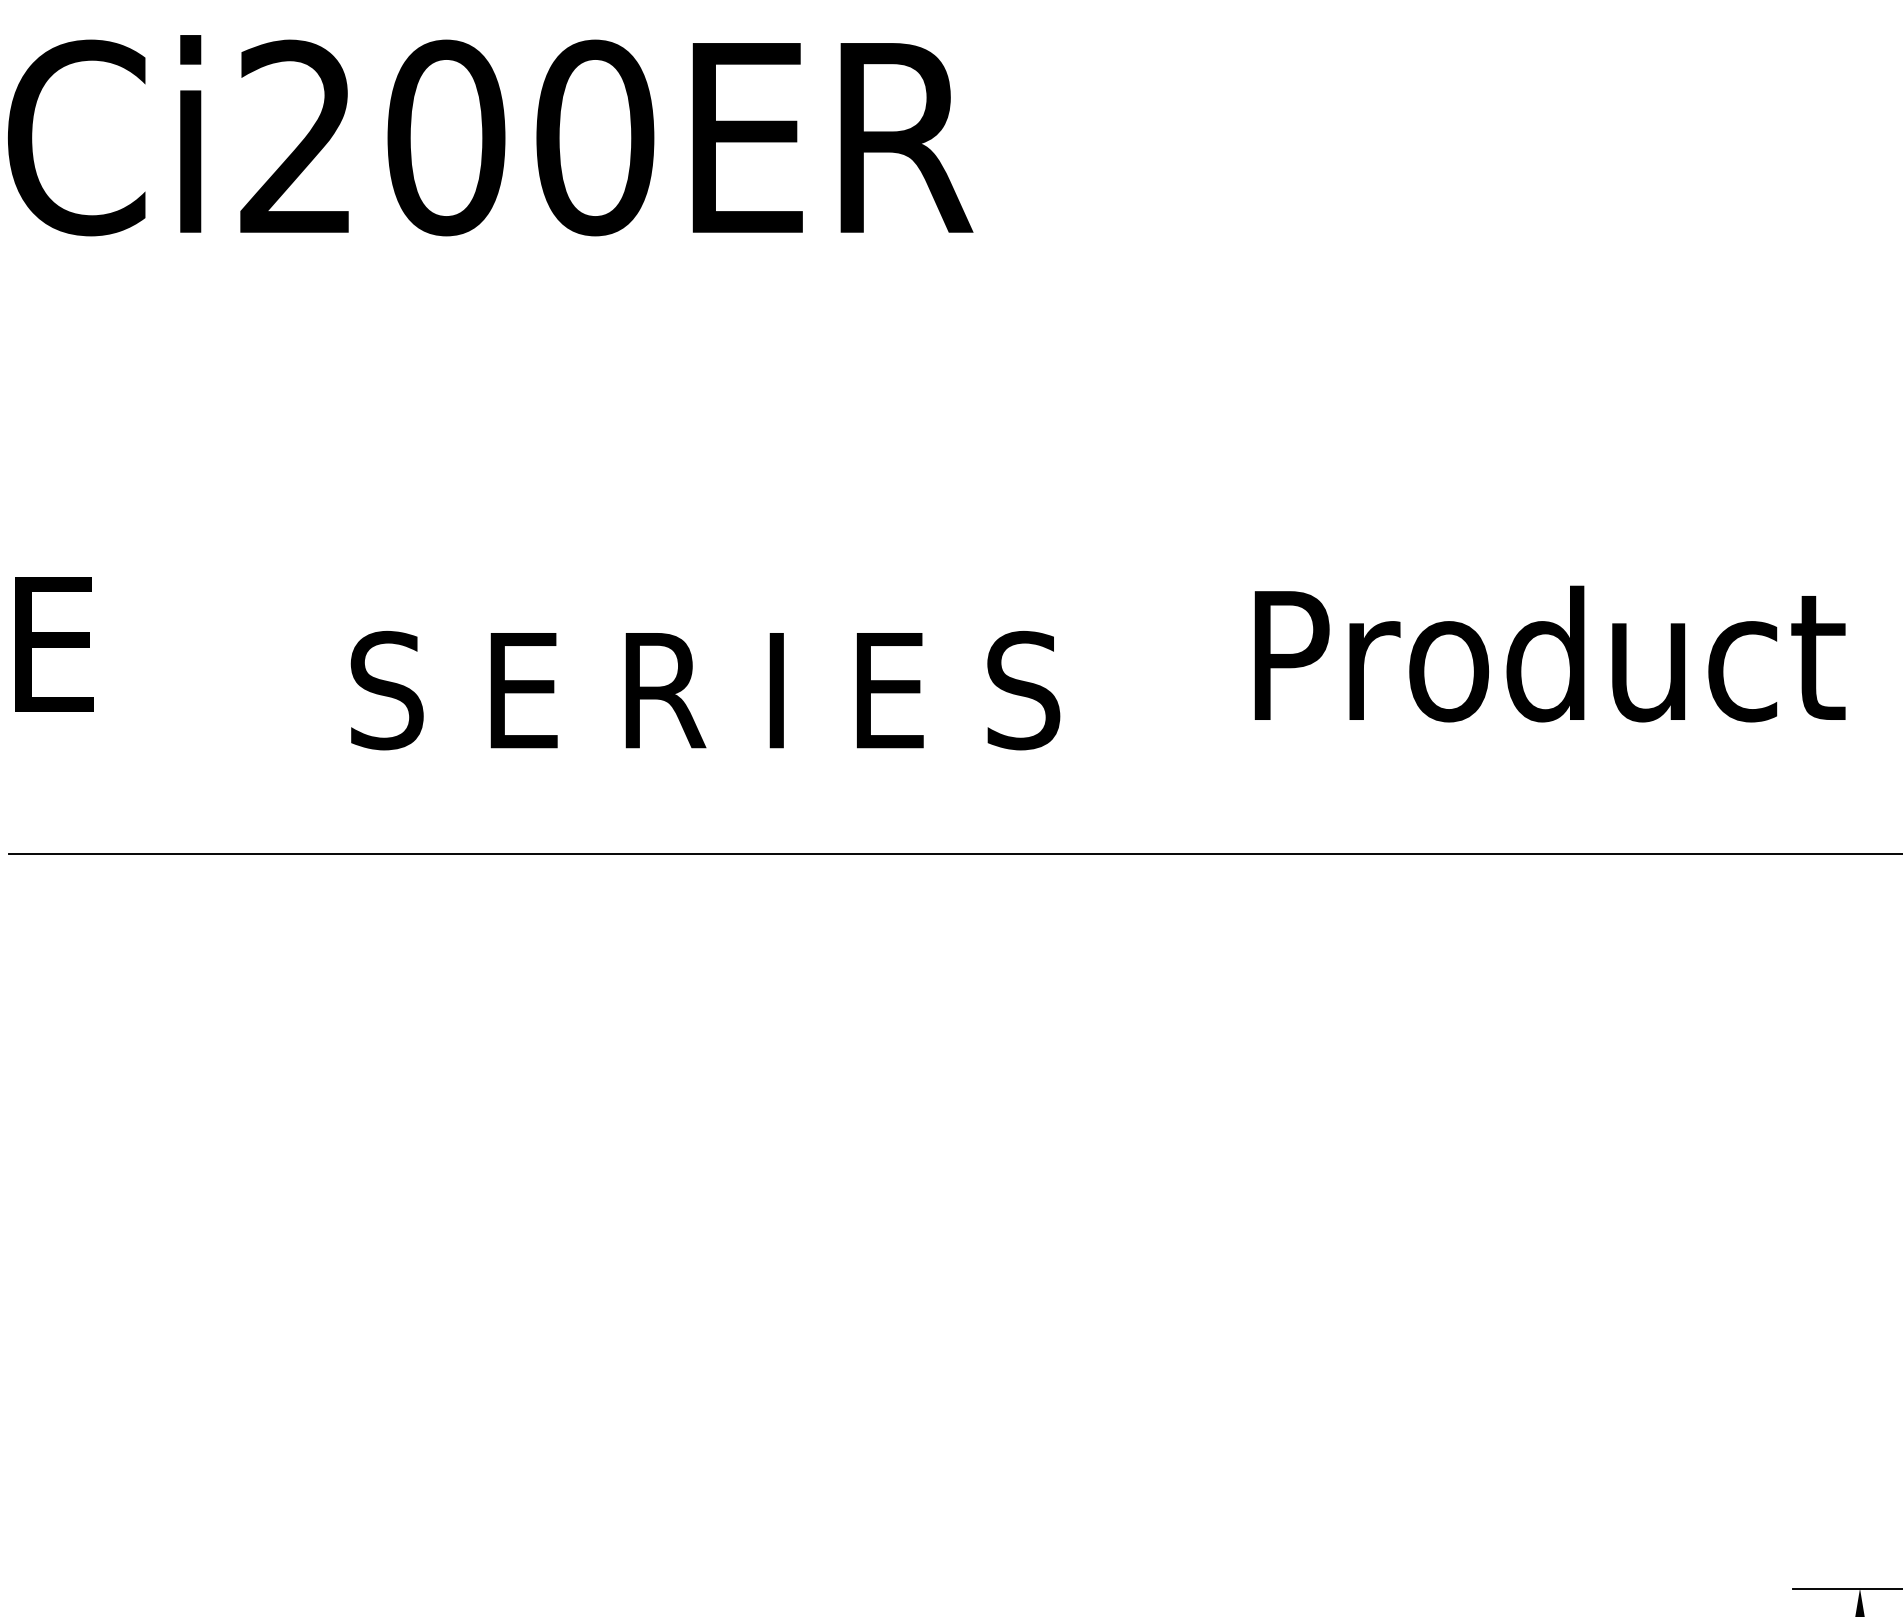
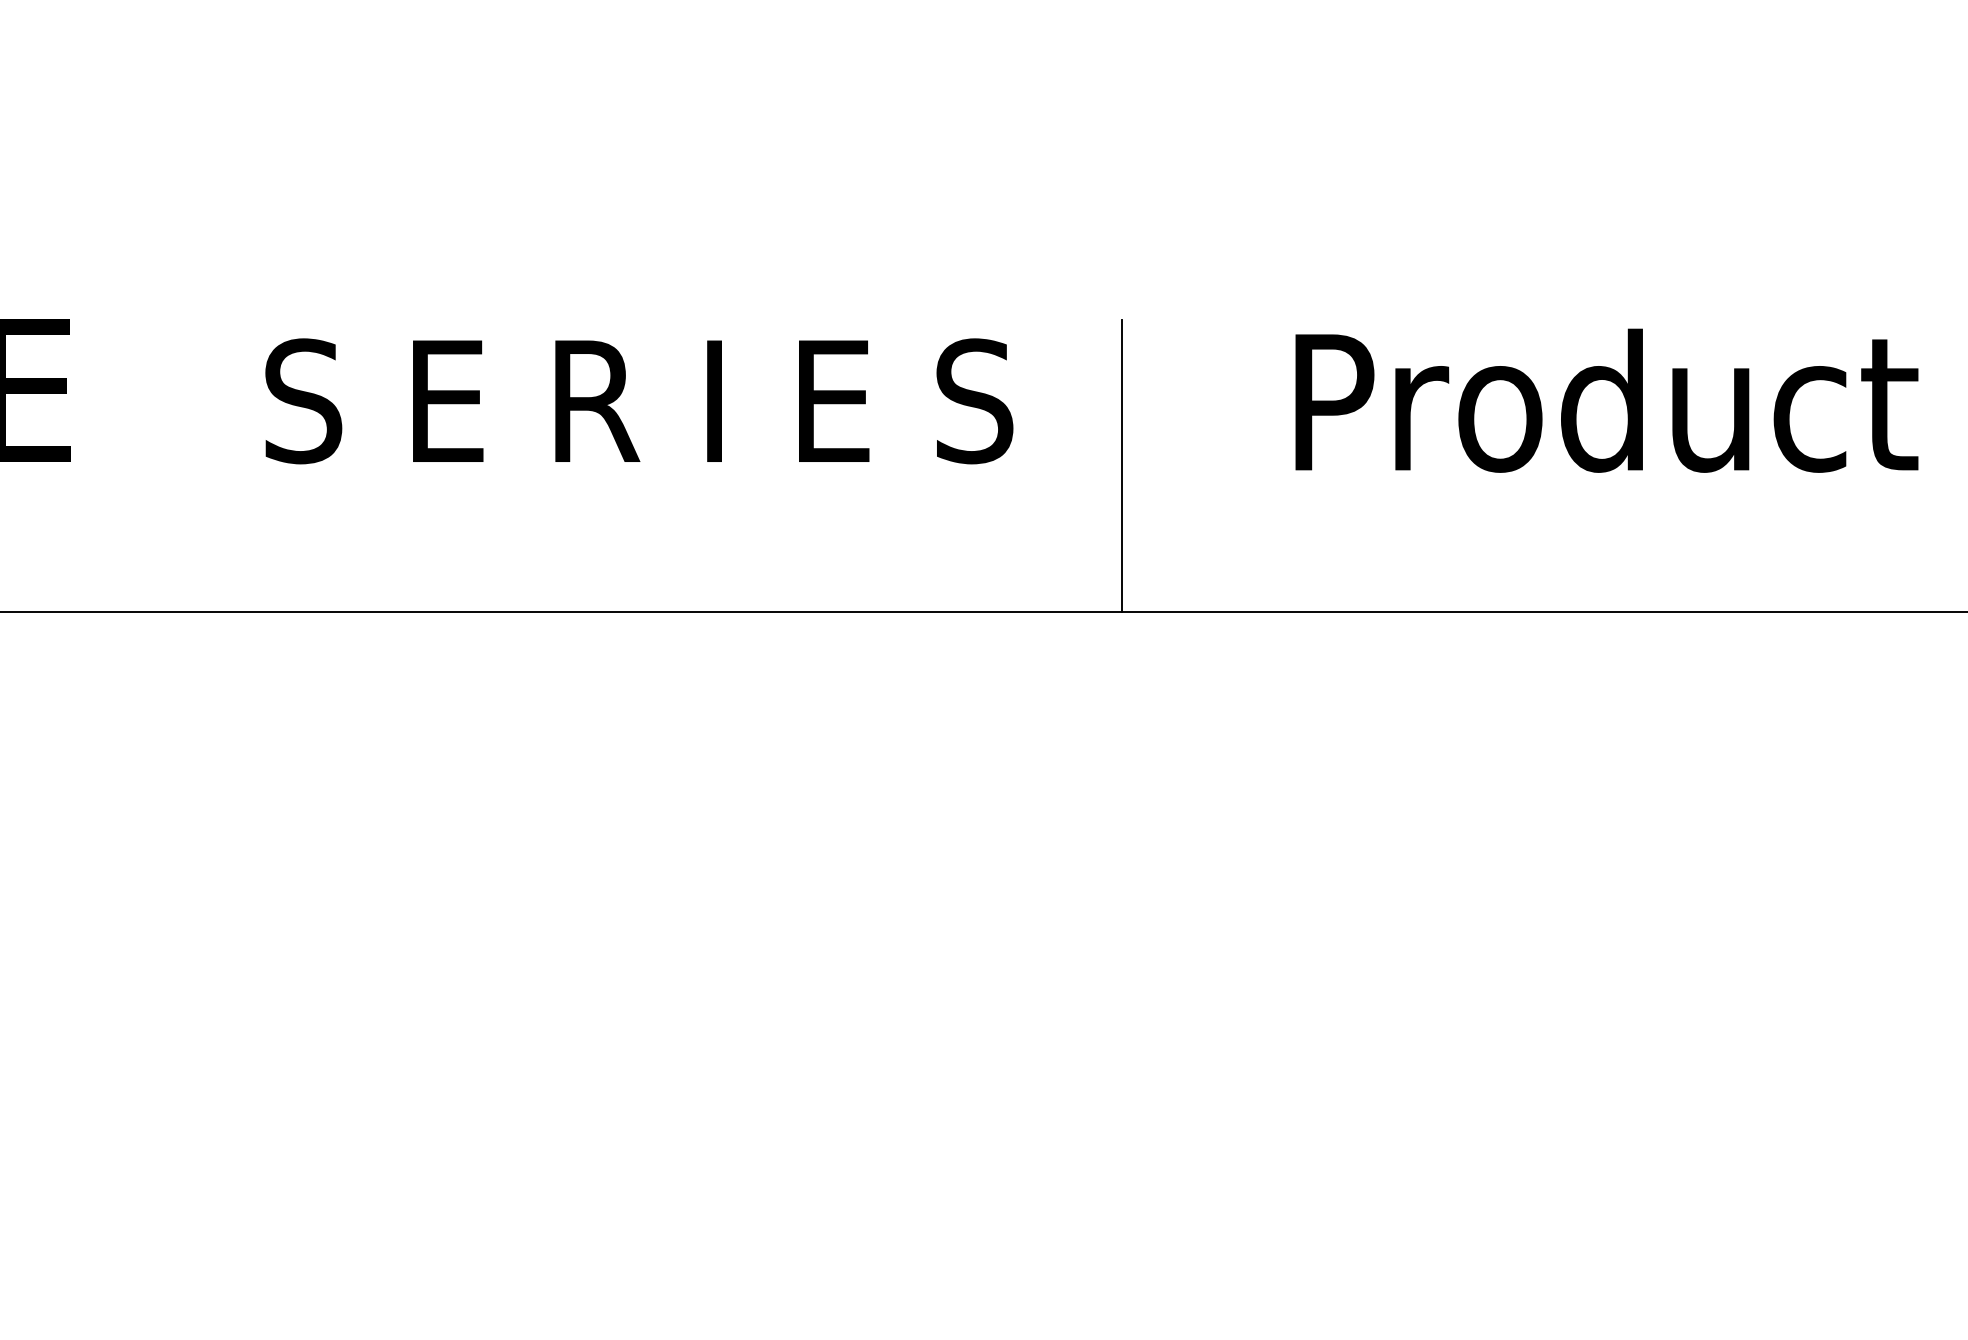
text: (705, 690) -> (639, 401), moved
line: (1090, 715) -> (1122, 465), added

